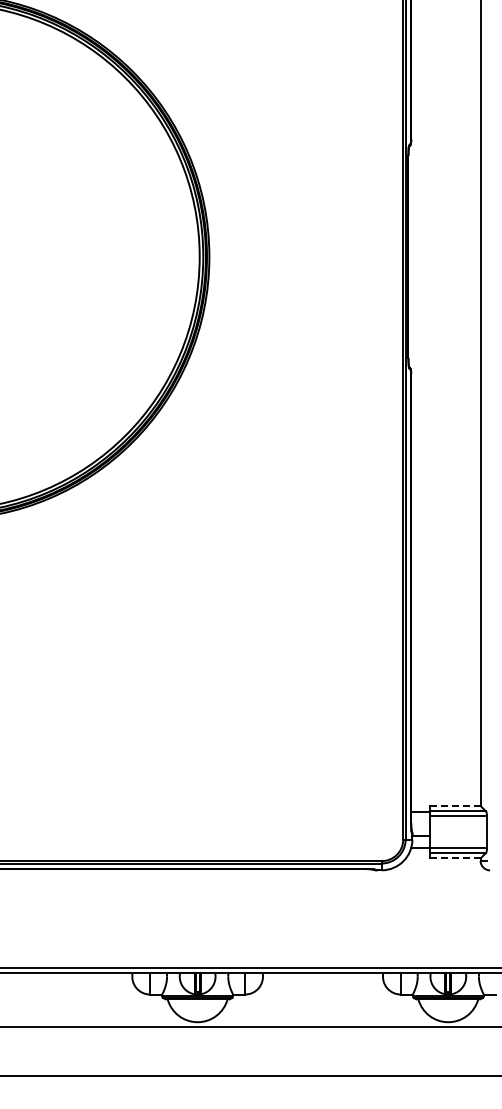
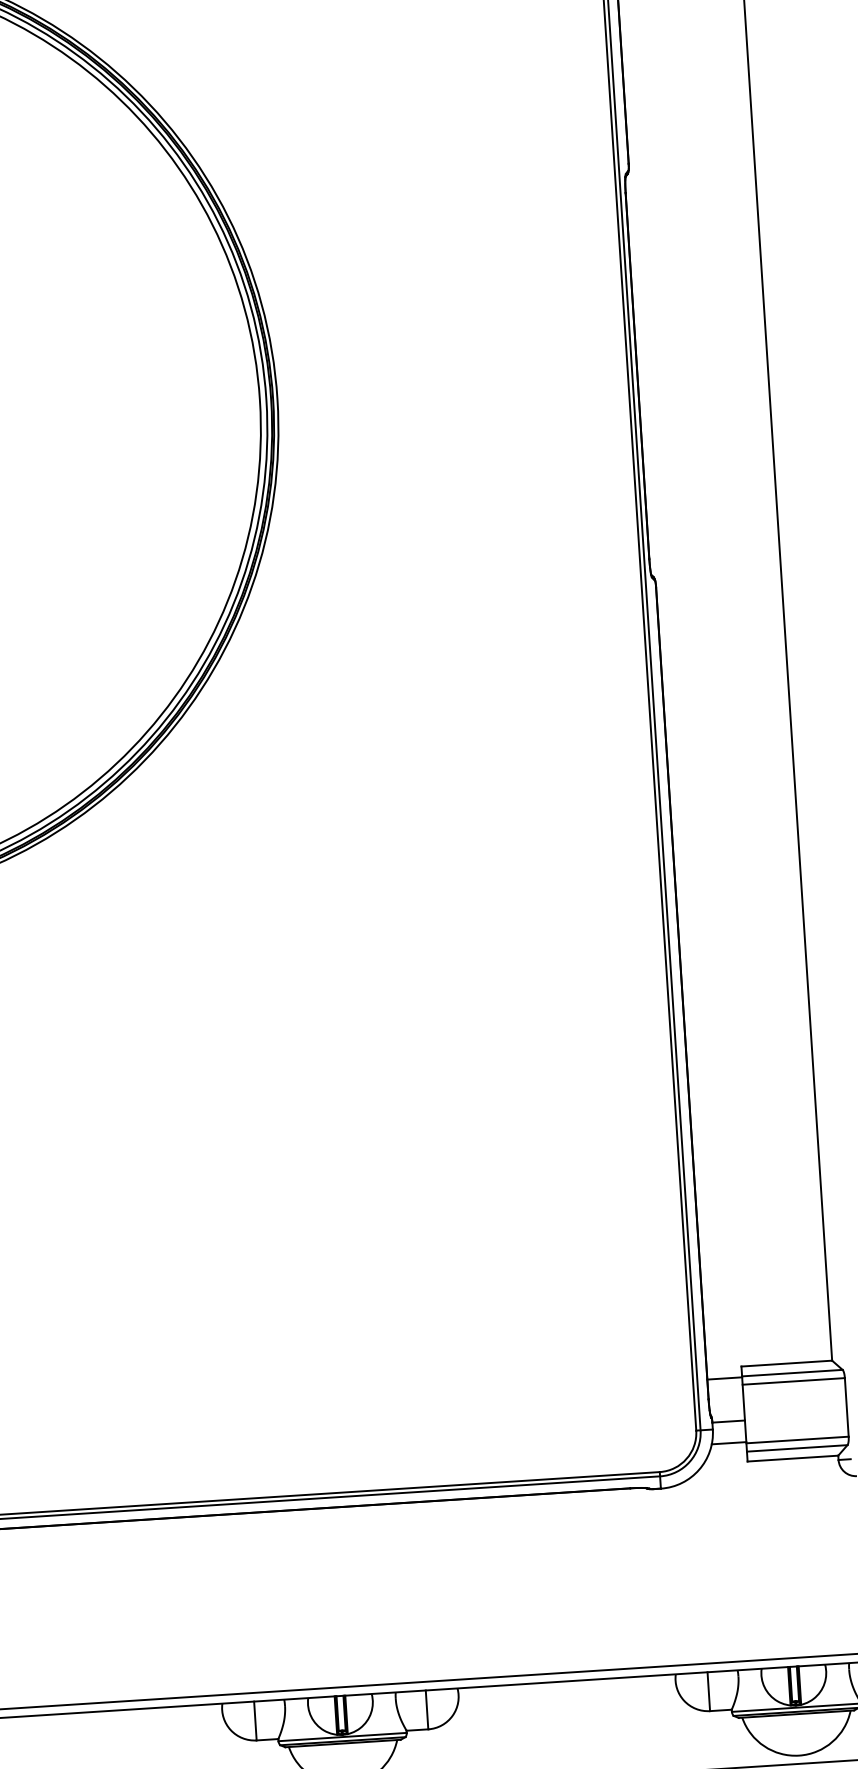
line: (455, 805) -> (786, 1362), dashed -> solid
line: (455, 858) -> (792, 1458), dashed -> solid

